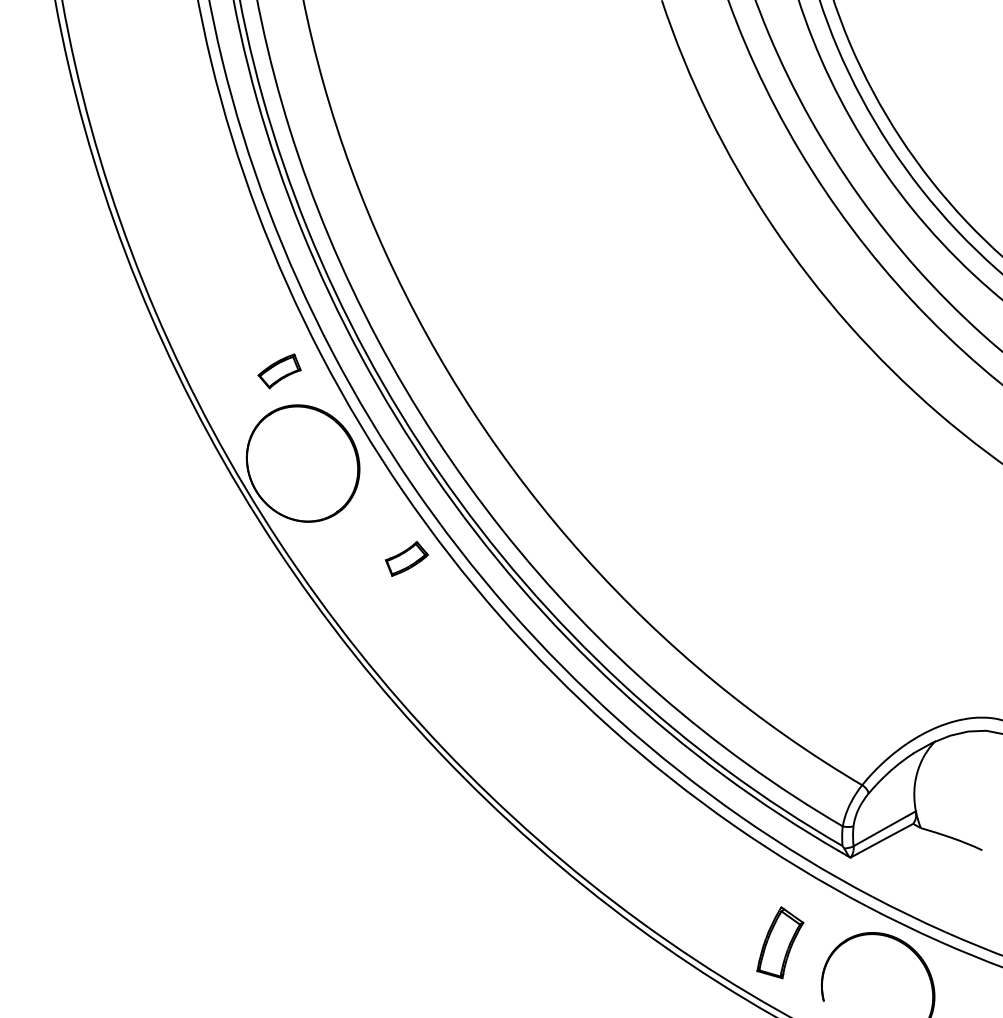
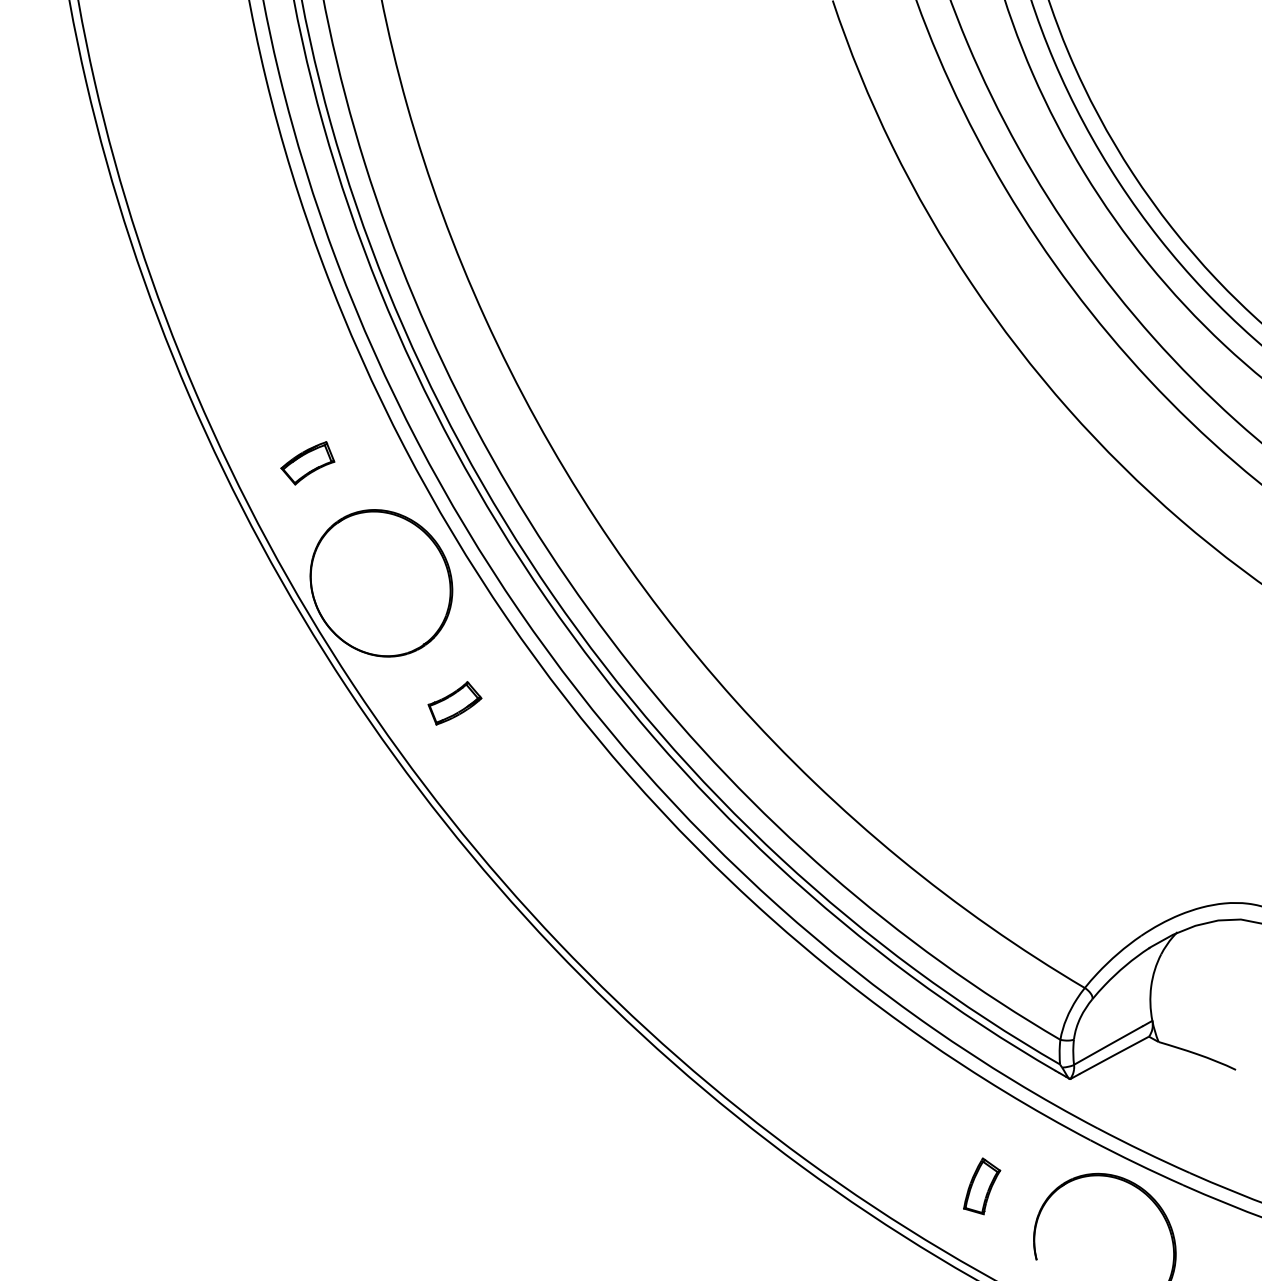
part: (279, 371) -> (307, 463), moved
part: (406, 559) -> (454, 703), moved
part: (780, 942) -> (982, 1186), size x0.62

